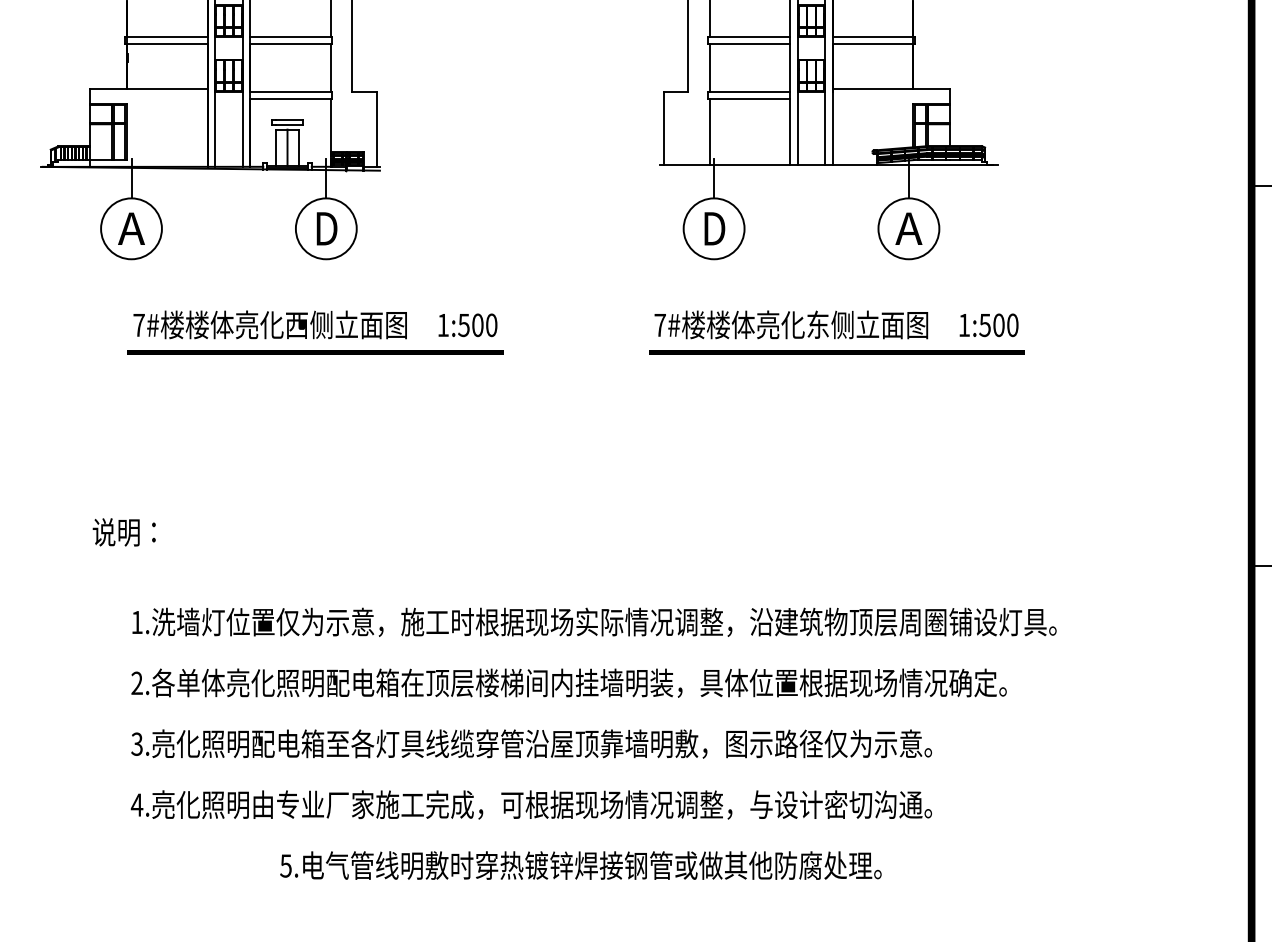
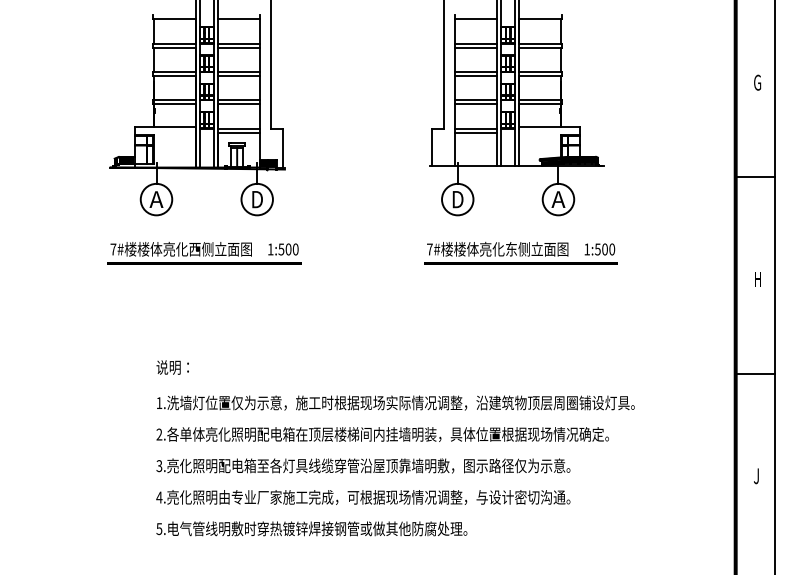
text: (315, 331) -> (204, 252), moved
text: (123, 532) -> (172, 367), moved
text: (580, 864) -> (311, 528), moved

